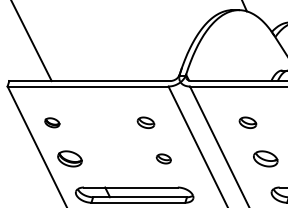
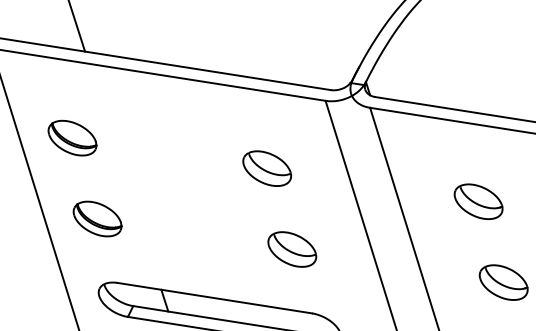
part: (52, 122) -> (73, 137), size x1.67
part: (145, 122) -> (266, 167), size x1.43
part: (247, 122) -> (477, 201), size x1.43
part: (163, 158) -> (291, 248), size x1.67

